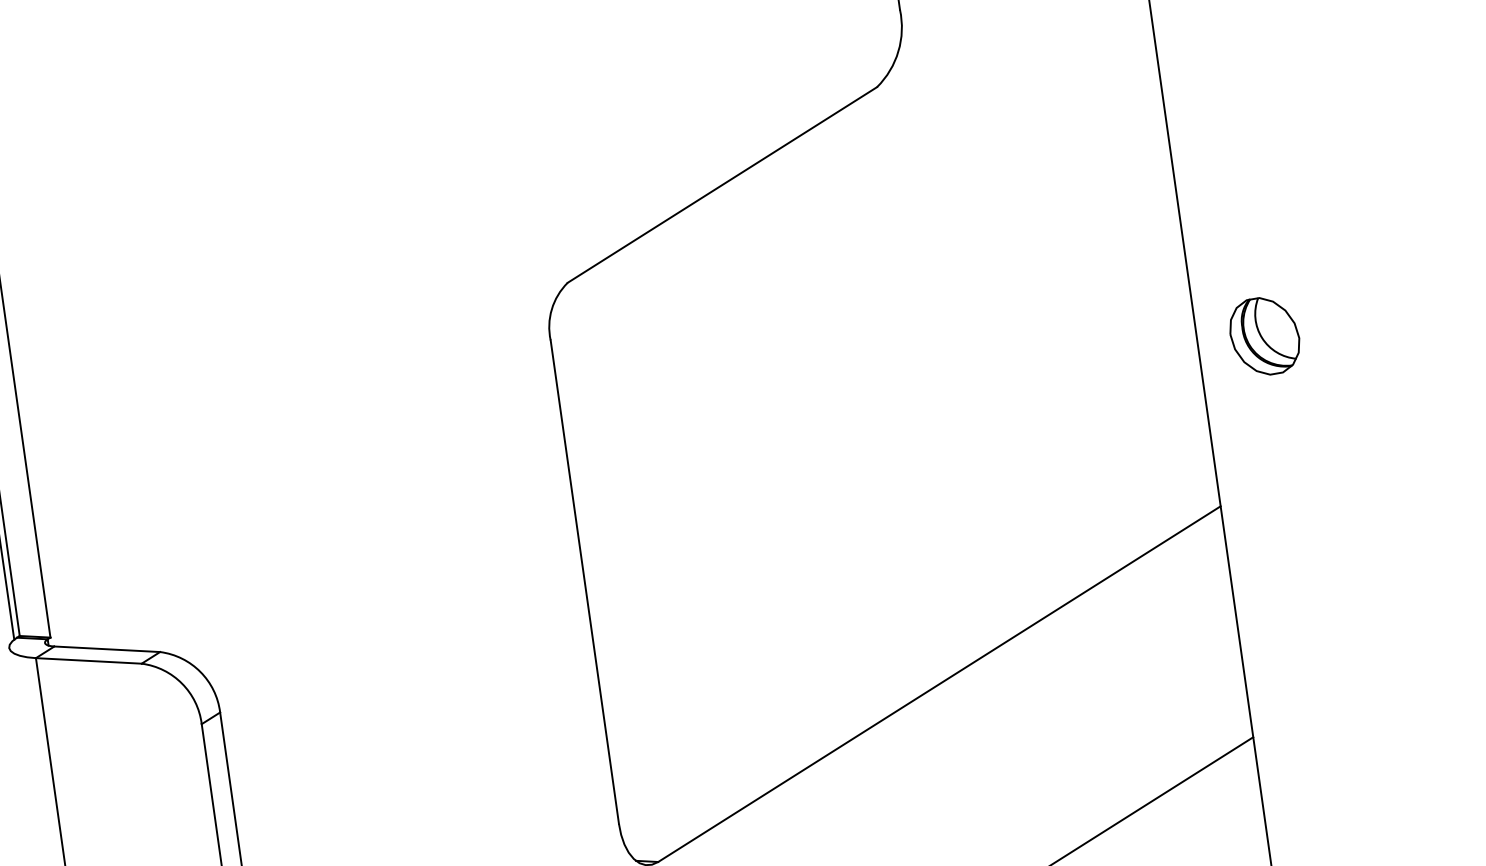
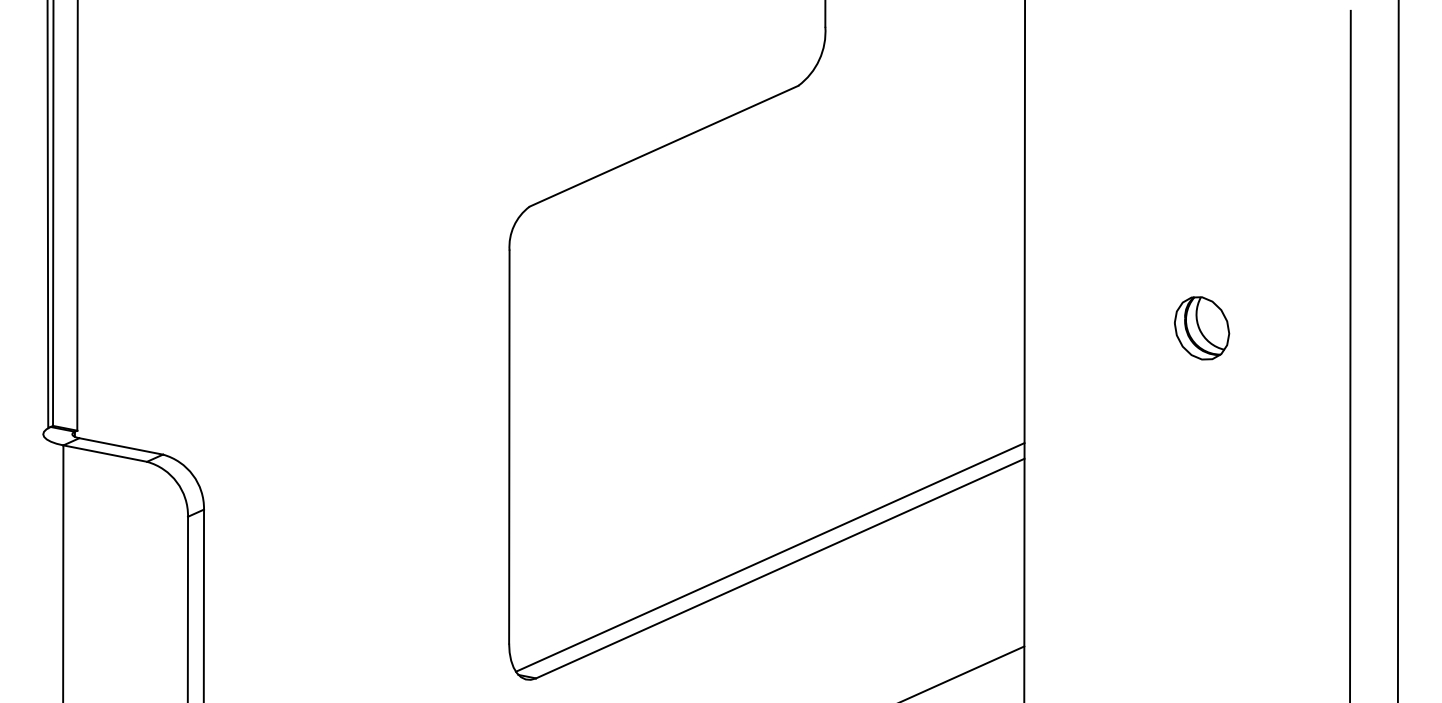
part: (1265, 336) -> (1202, 328), moved
line: (924, 672) -> (769, 557), added

